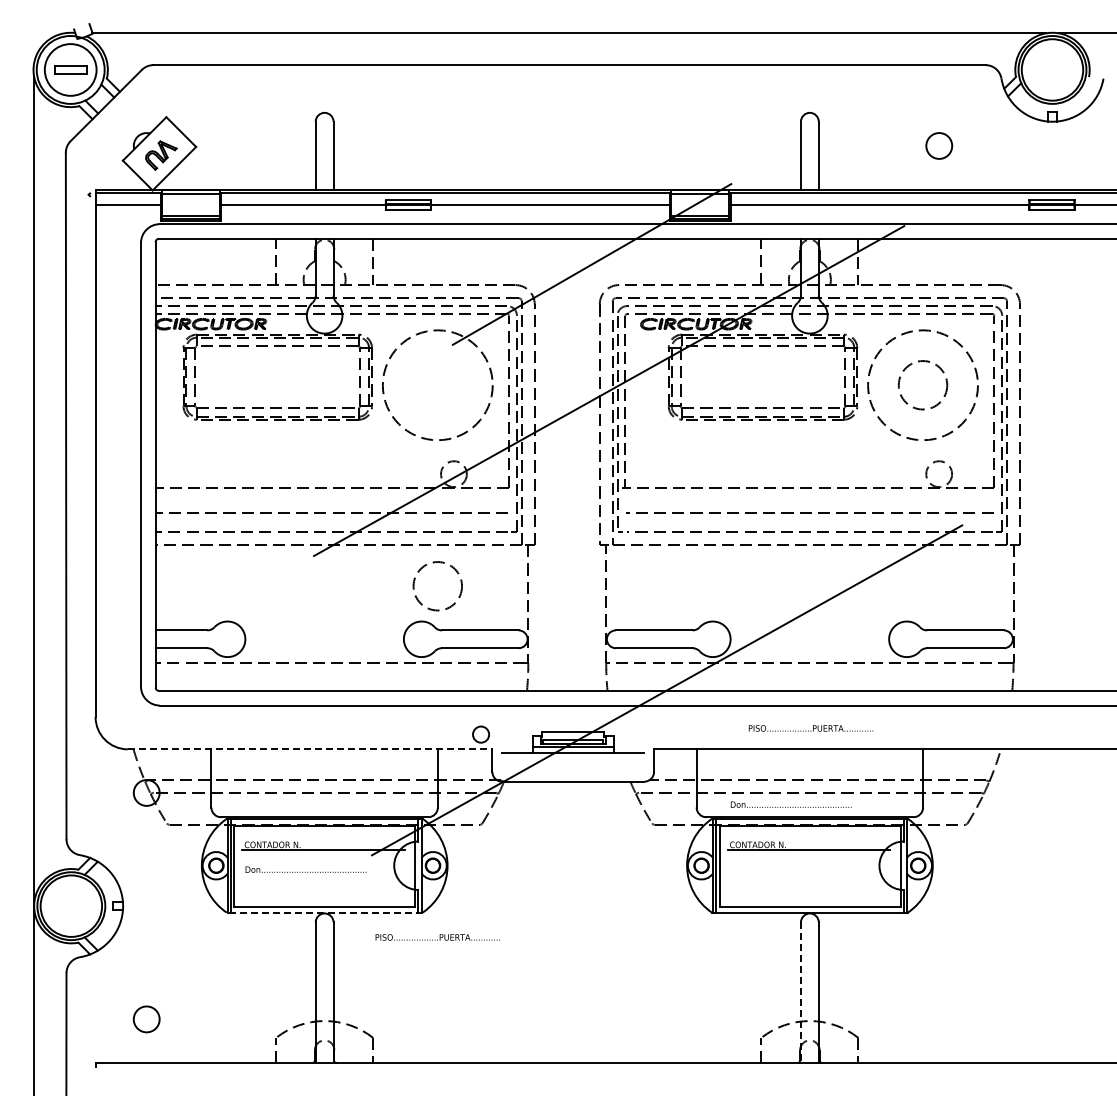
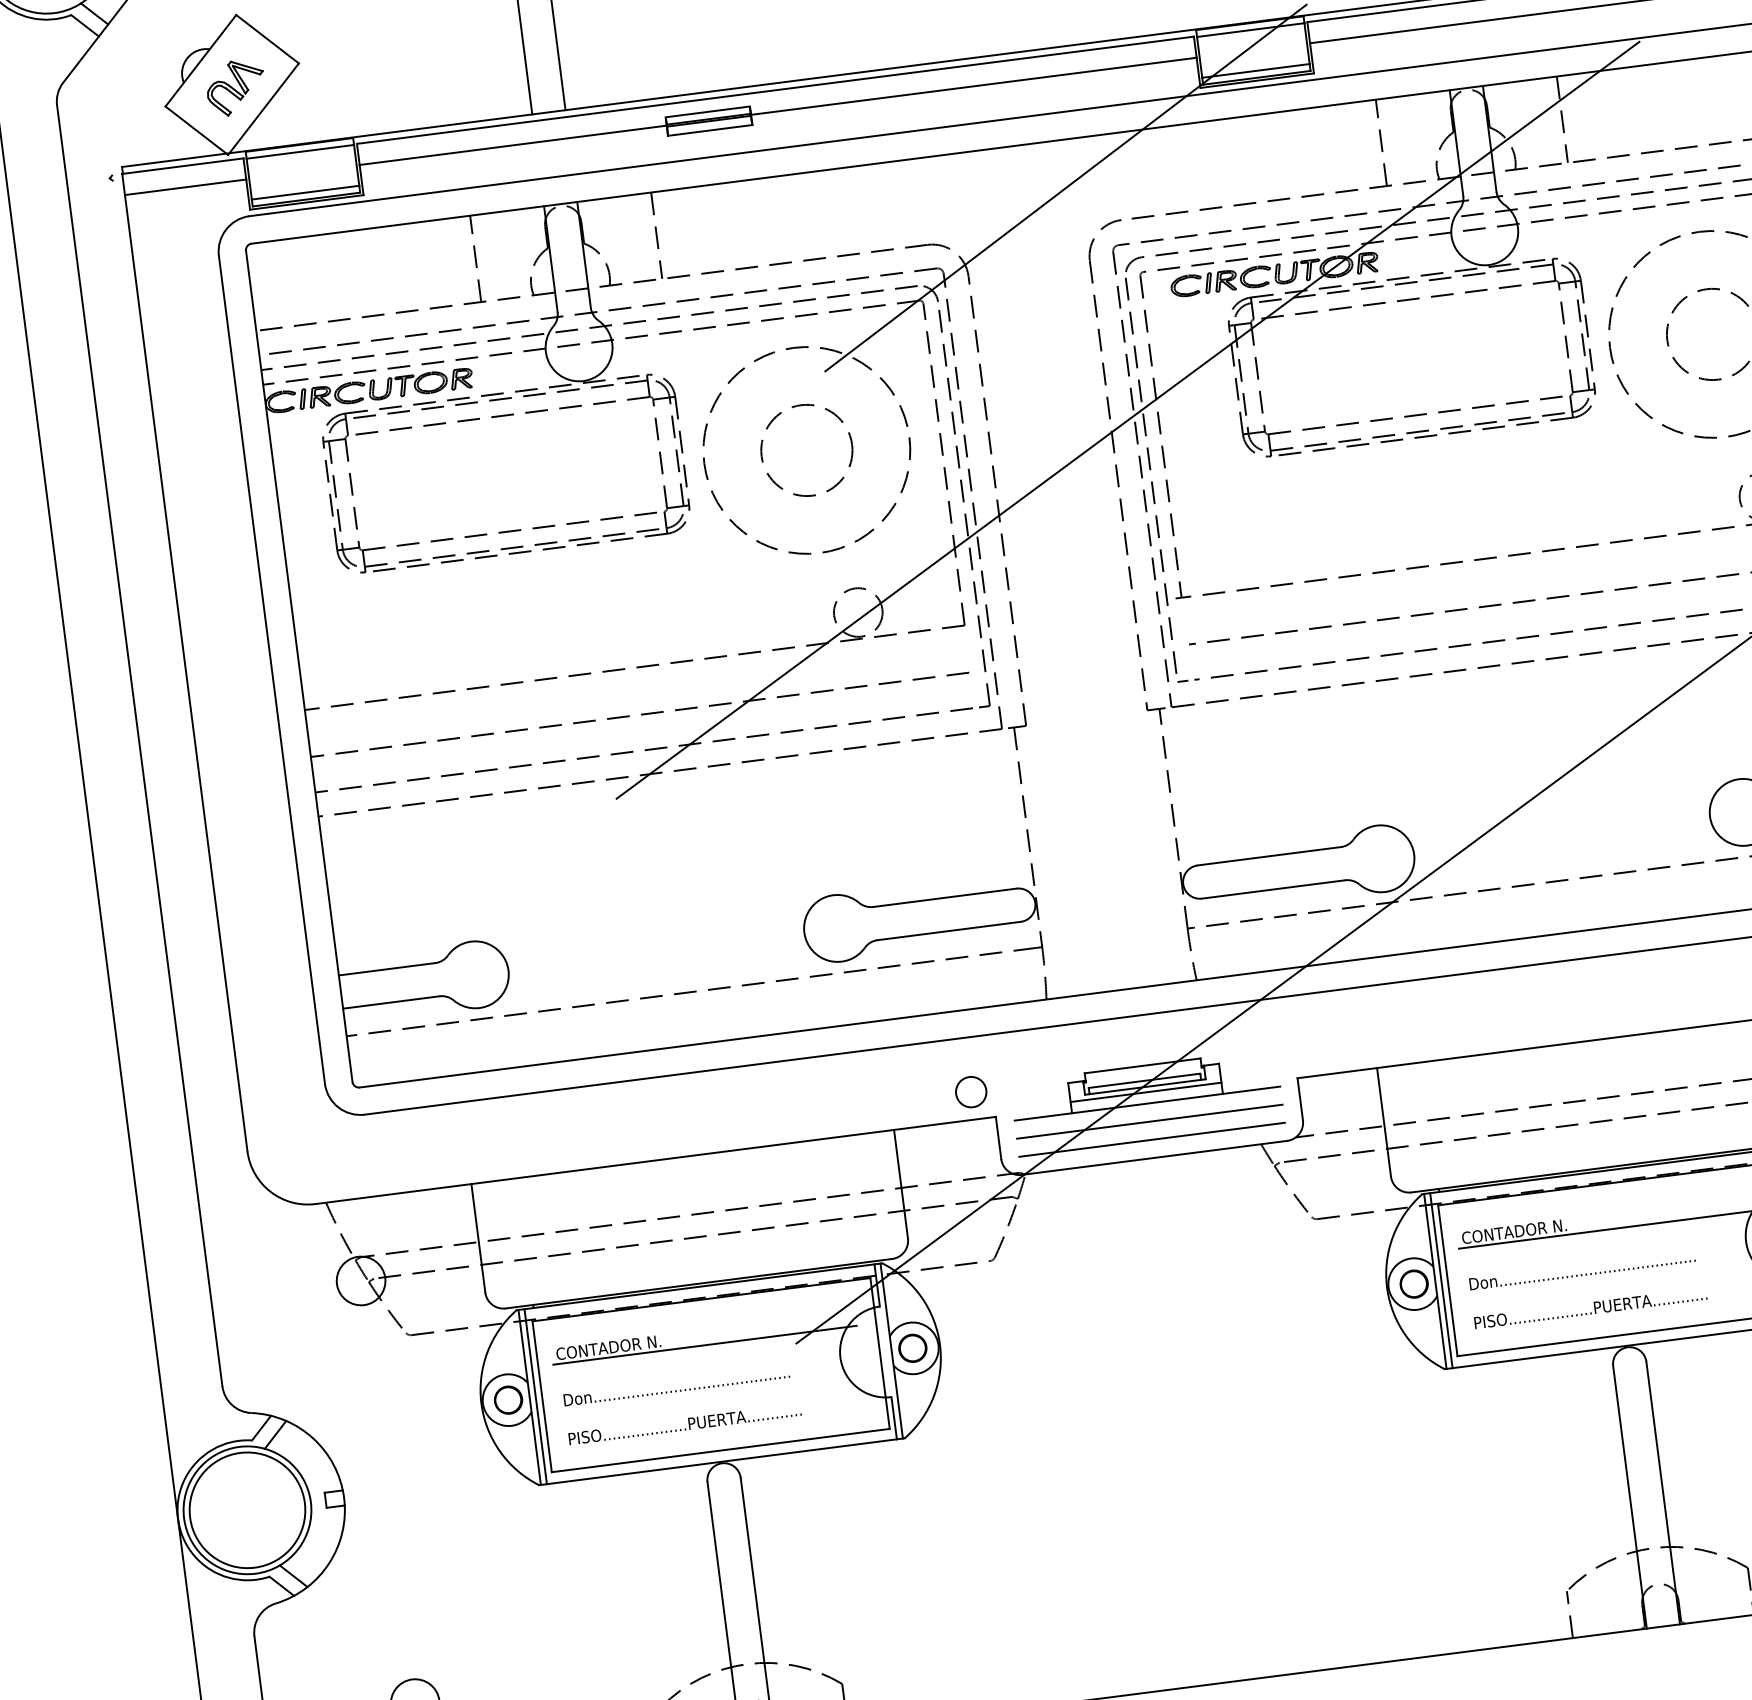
circle: (437, 586) -> (806, 450), moved
text: (810, 728) -> (1589, 1308), moved
line: (310, 749) -> (656, 1160), dashed -> solid
line: (573, 762) -> (1150, 1122), added
line: (573, 771) -> (1152, 1138), added
text: (790, 804) -> (1580, 1269), moved
line: (324, 912) -> (721, 1461), dashed -> solid
text: (437, 937) -> (684, 1424), moved
line: (800, 993) -> (1629, 1498), dashed -> solid

